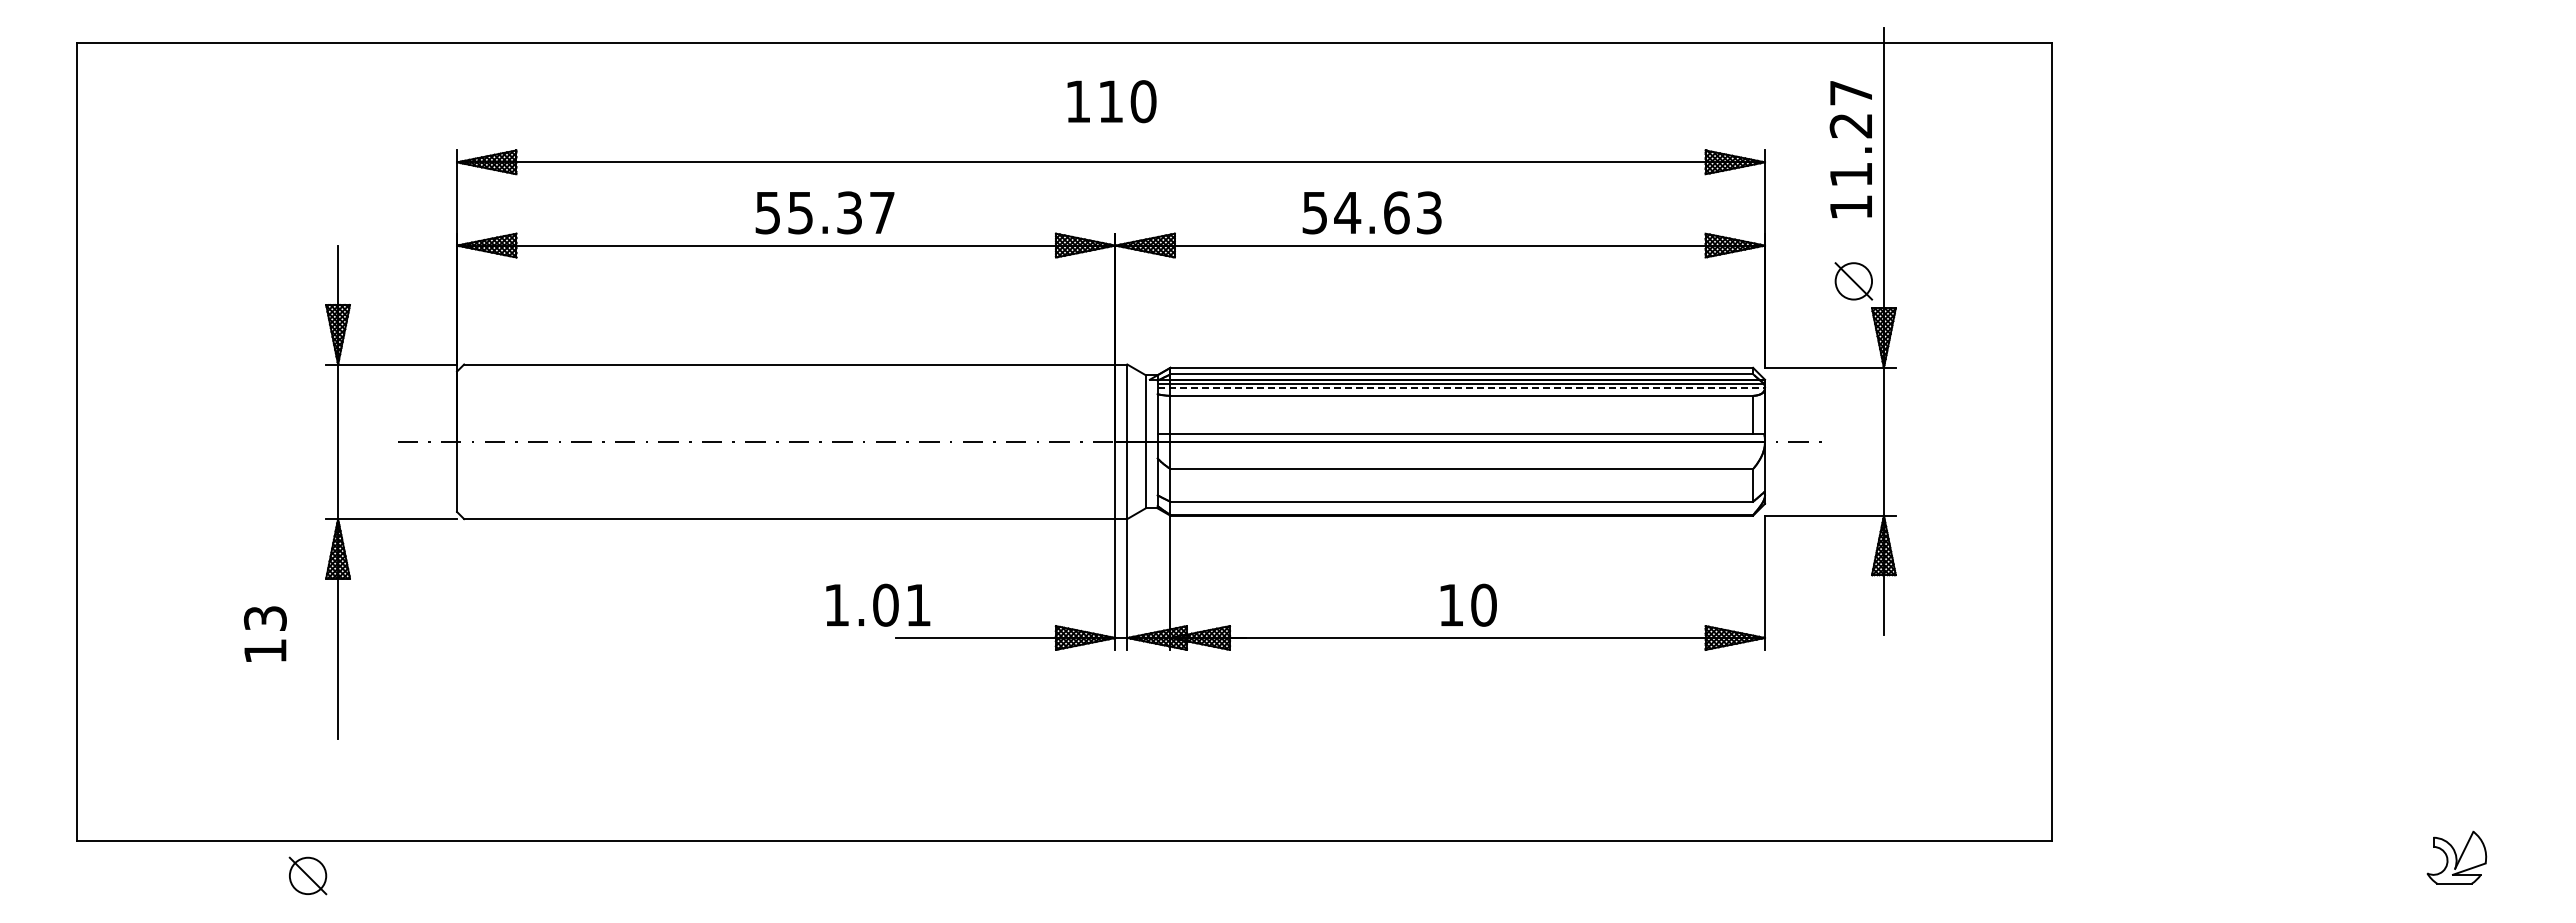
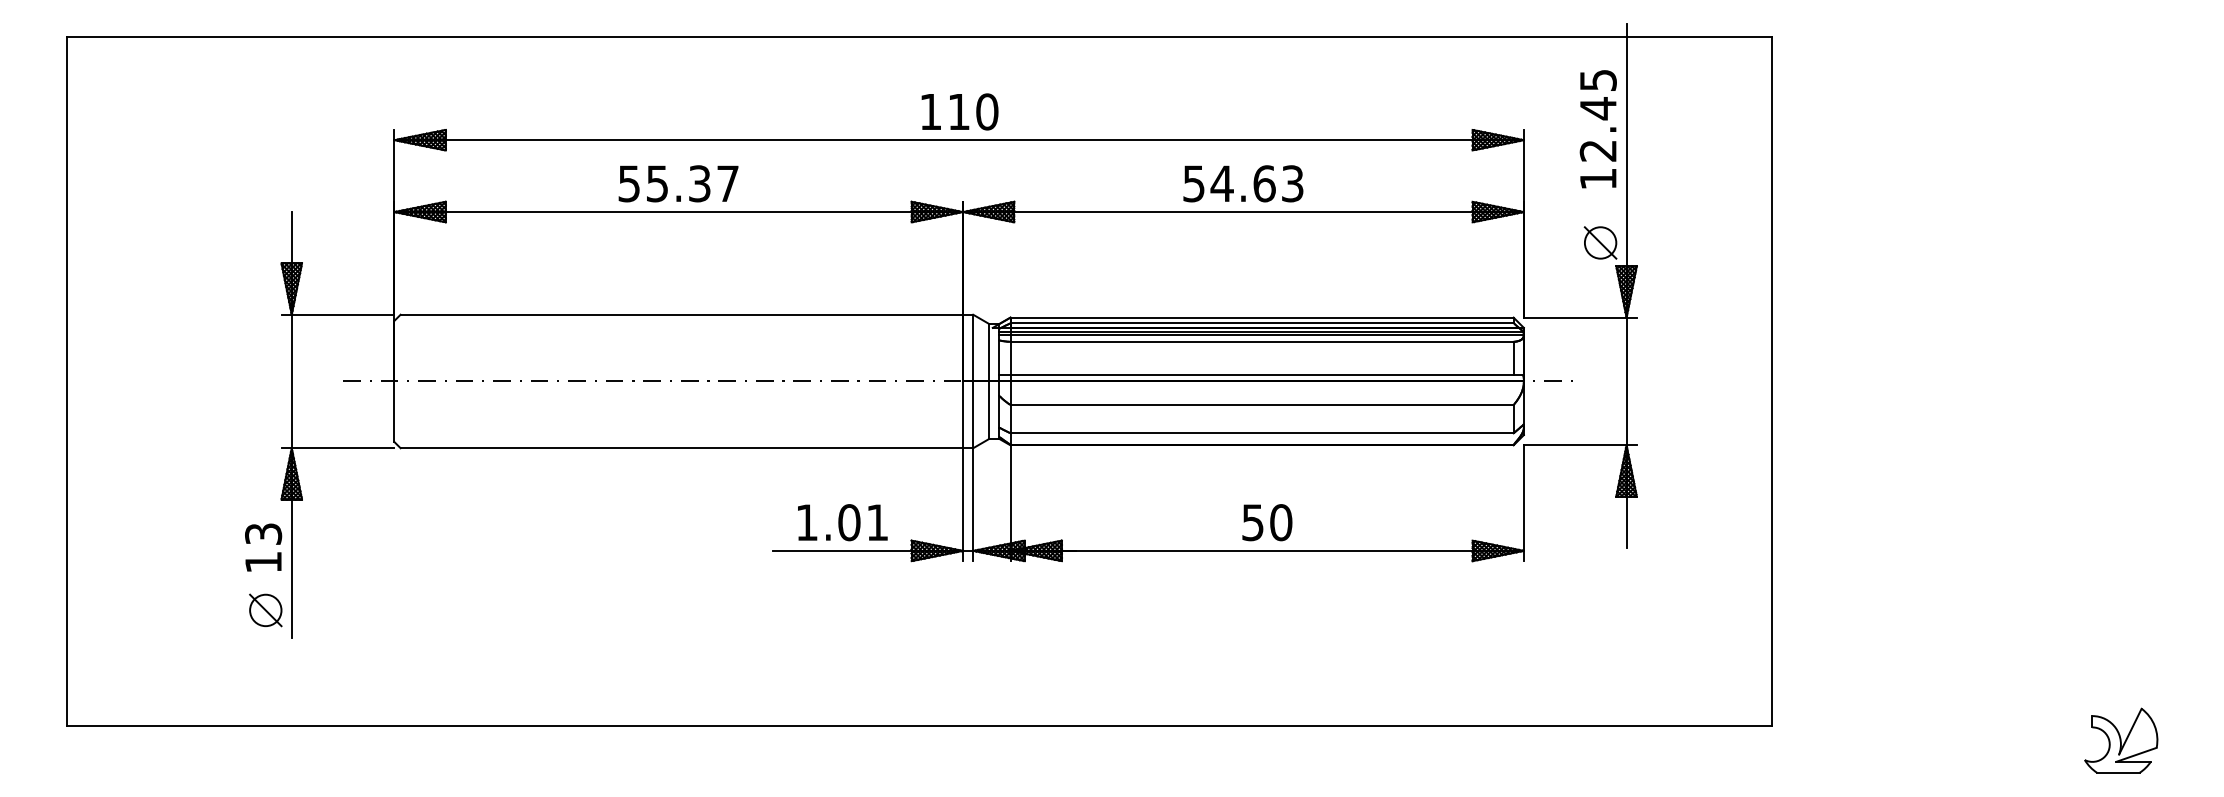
text: (1111, 101) -> (959, 111), moved
text: (1850, 134) -> (1597, 116), 11.27 -> 12.45
text: (824, 212) -> (678, 183), moved
text: (1371, 212) -> (1242, 183), moved
line: (1461, 388) -> (1261, 335), dashed -> solid
text: (878, 604) -> (843, 521), moved
text: (1451, 605) -> (1253, 522), 10 -> 50
text: (265, 633) -> (263, 547), moved
part: (2456, 857) -> (2120, 740), size x1.43
part: (307, 875) -> (265, 610), moved

